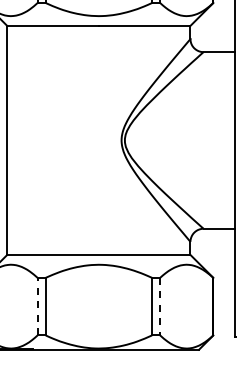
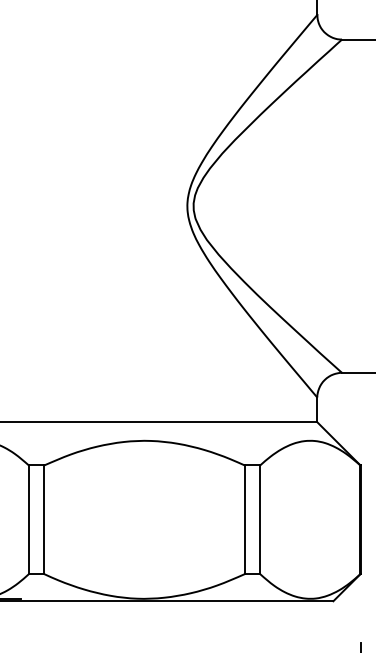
line: (37, 306) -> (28, 519), dashed -> solid
line: (160, 306) -> (260, 519), dashed -> solid

